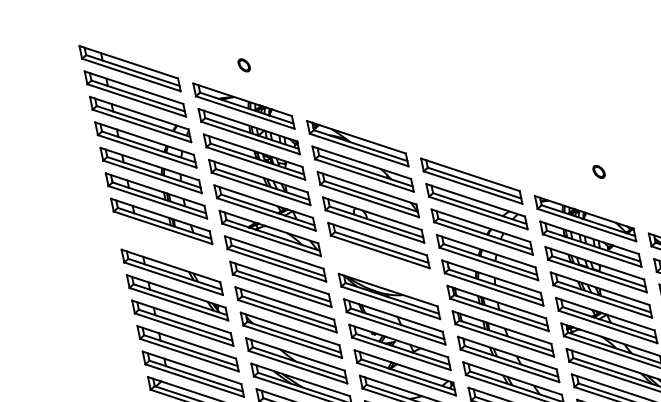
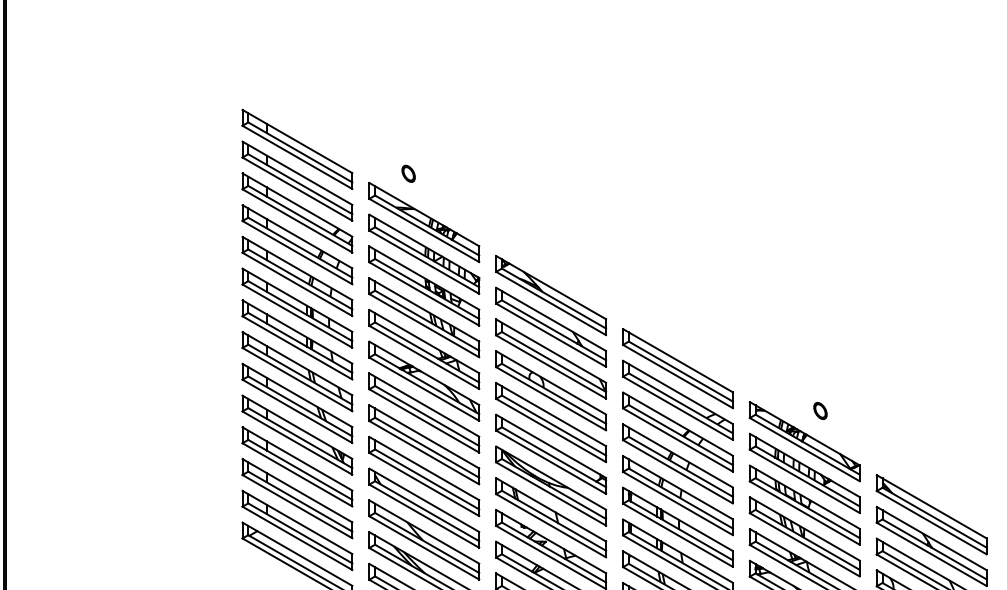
part: (244, 65) -> (408, 173), moved
part: (599, 171) -> (820, 410), moved
part: (167, 246) -> (297, 371), added
part: (384, 270) -> (551, 453), added

